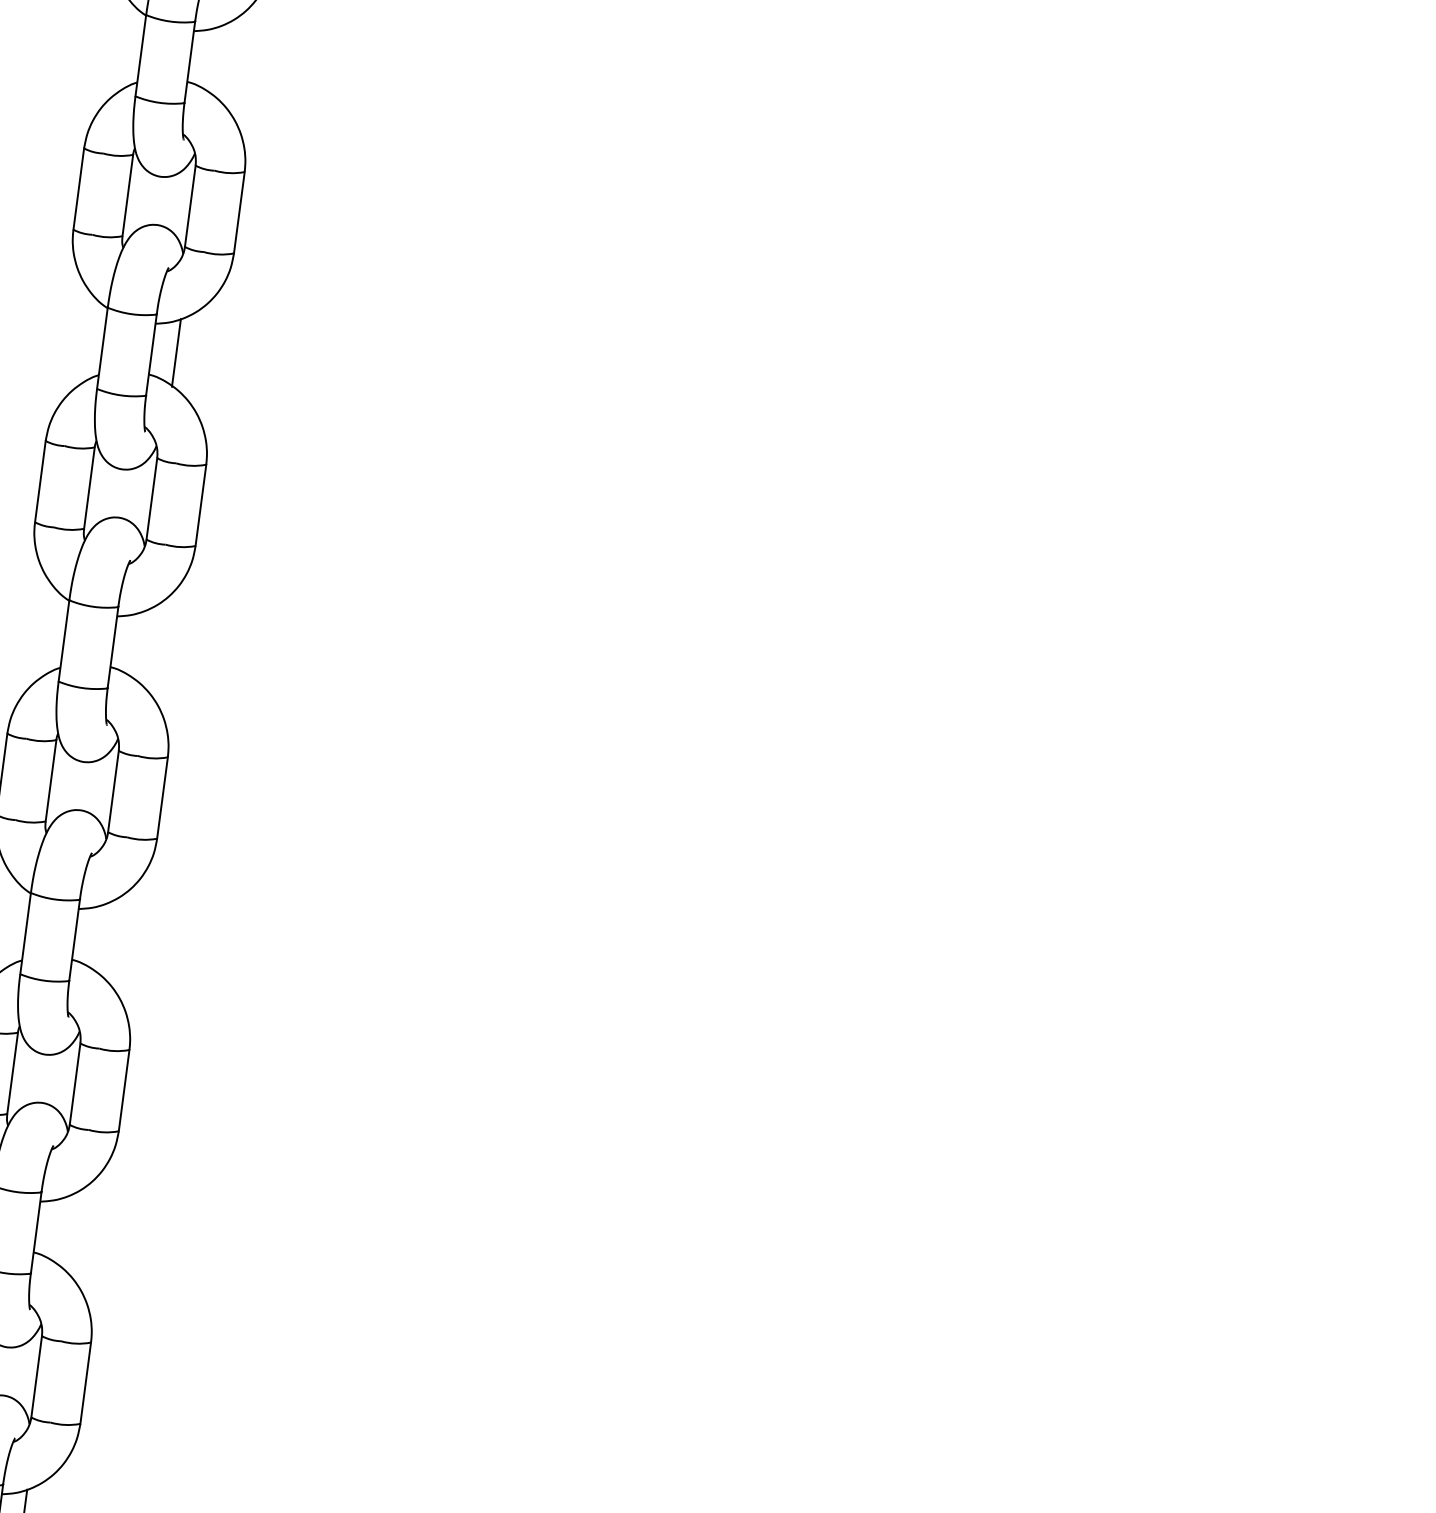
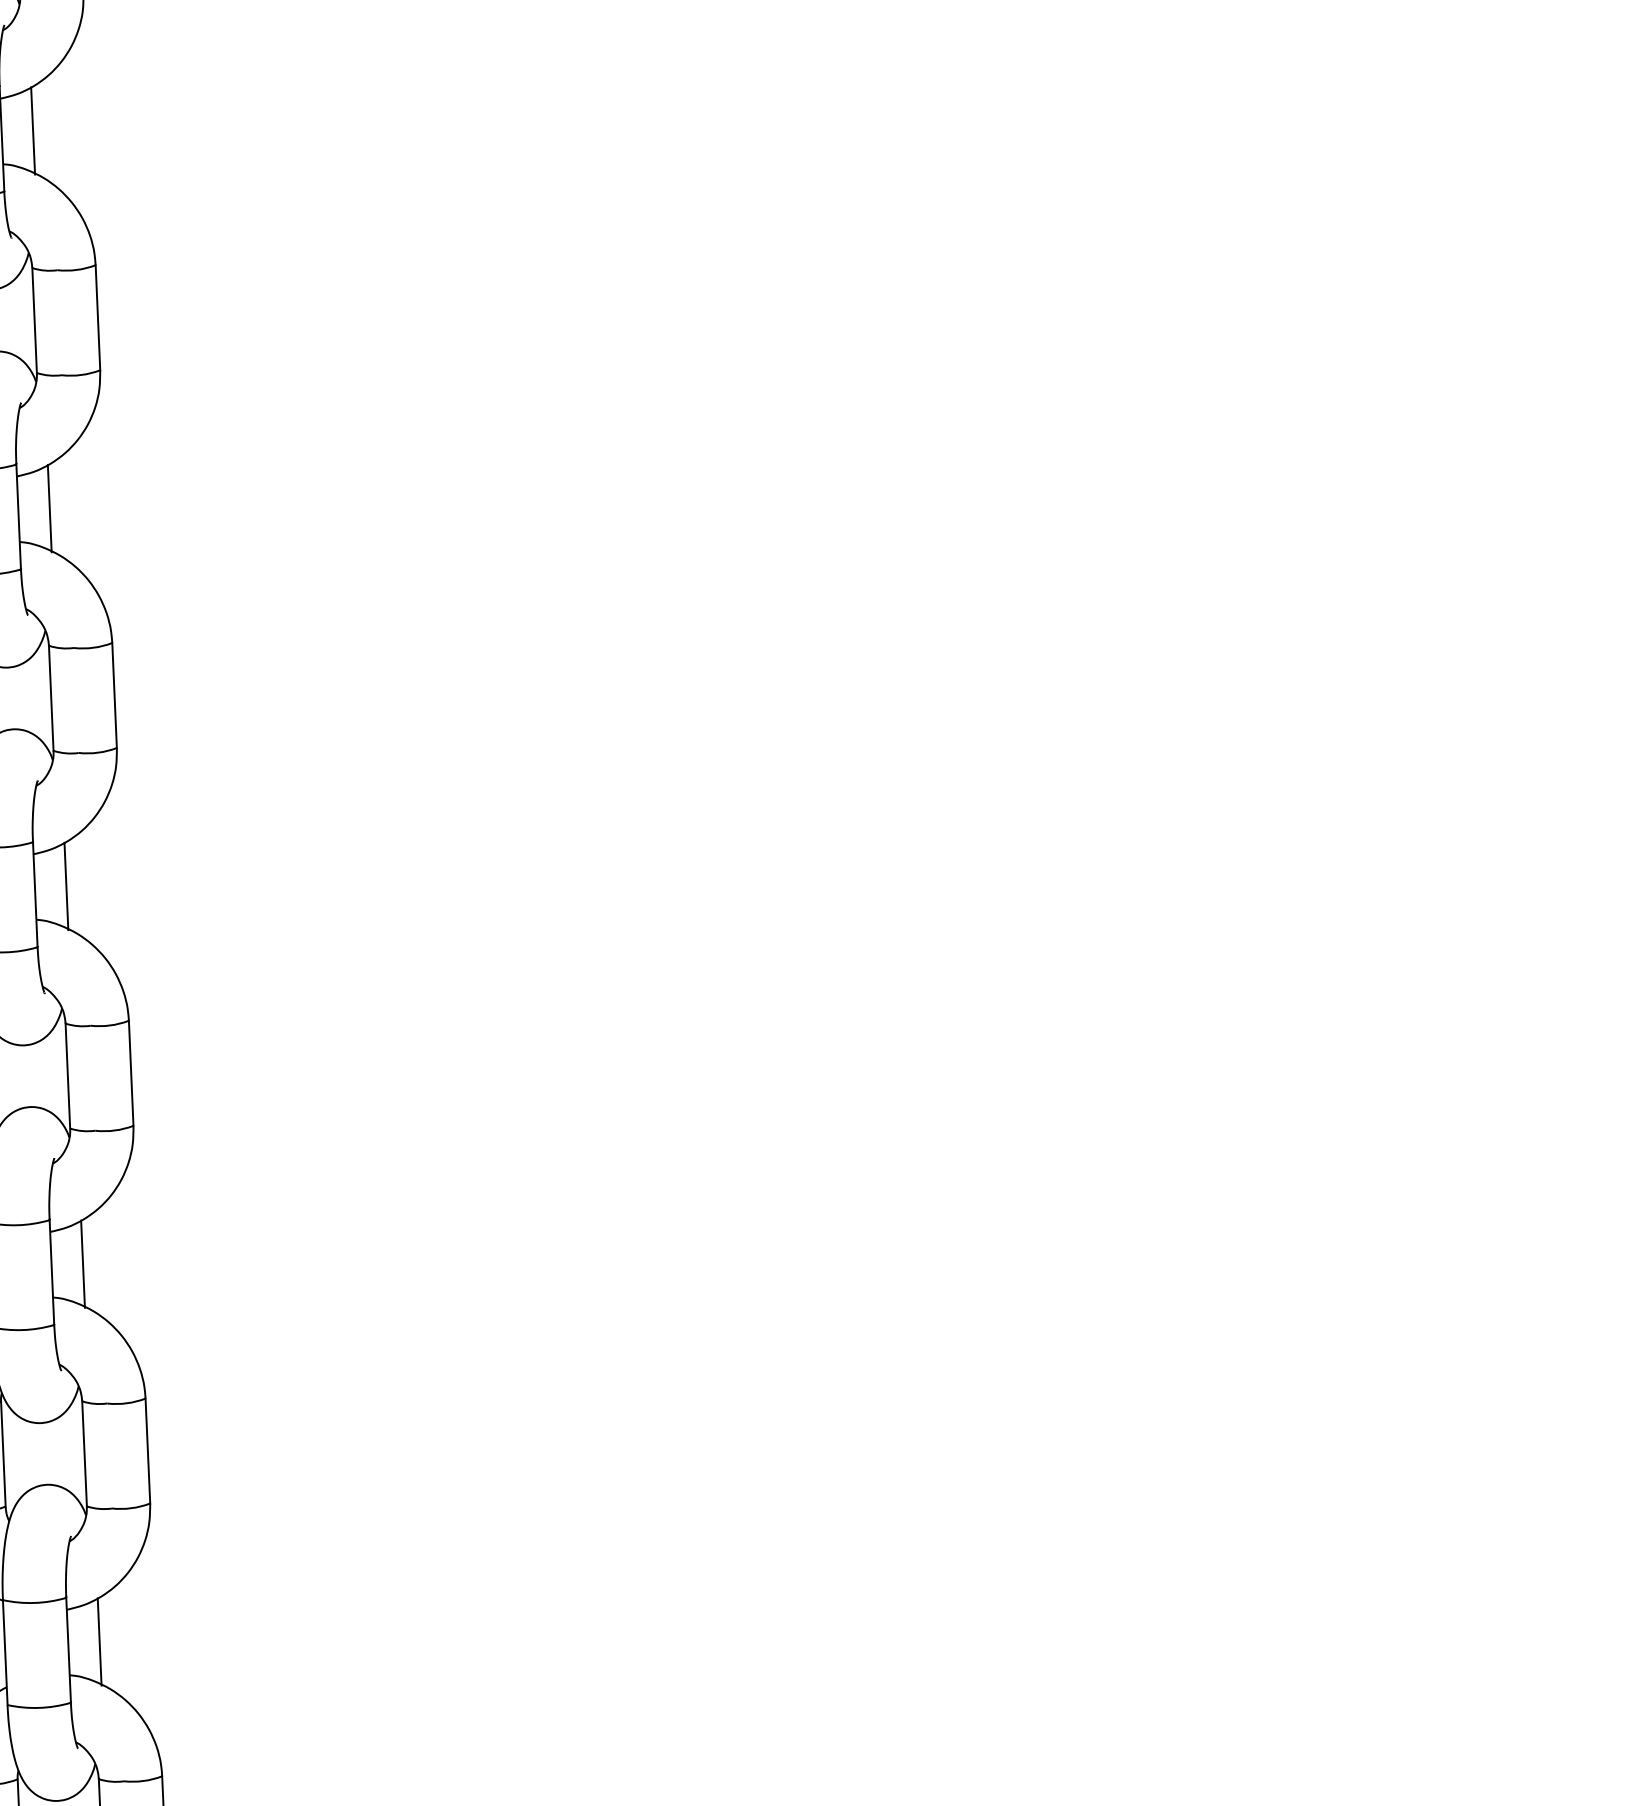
line: (214, 60) -> (32, 131), added
line: (137, 645) -> (65, 886), added
line: (99, 938) -> (82, 1264), added
line: (60, 1230) -> (98, 1641), added

